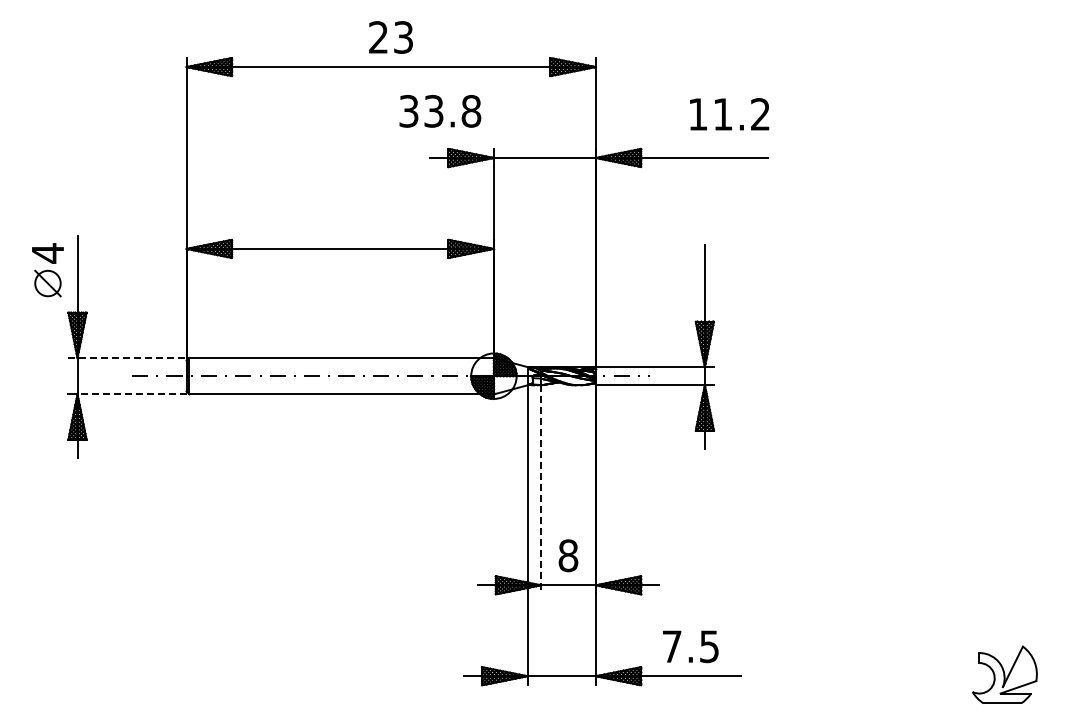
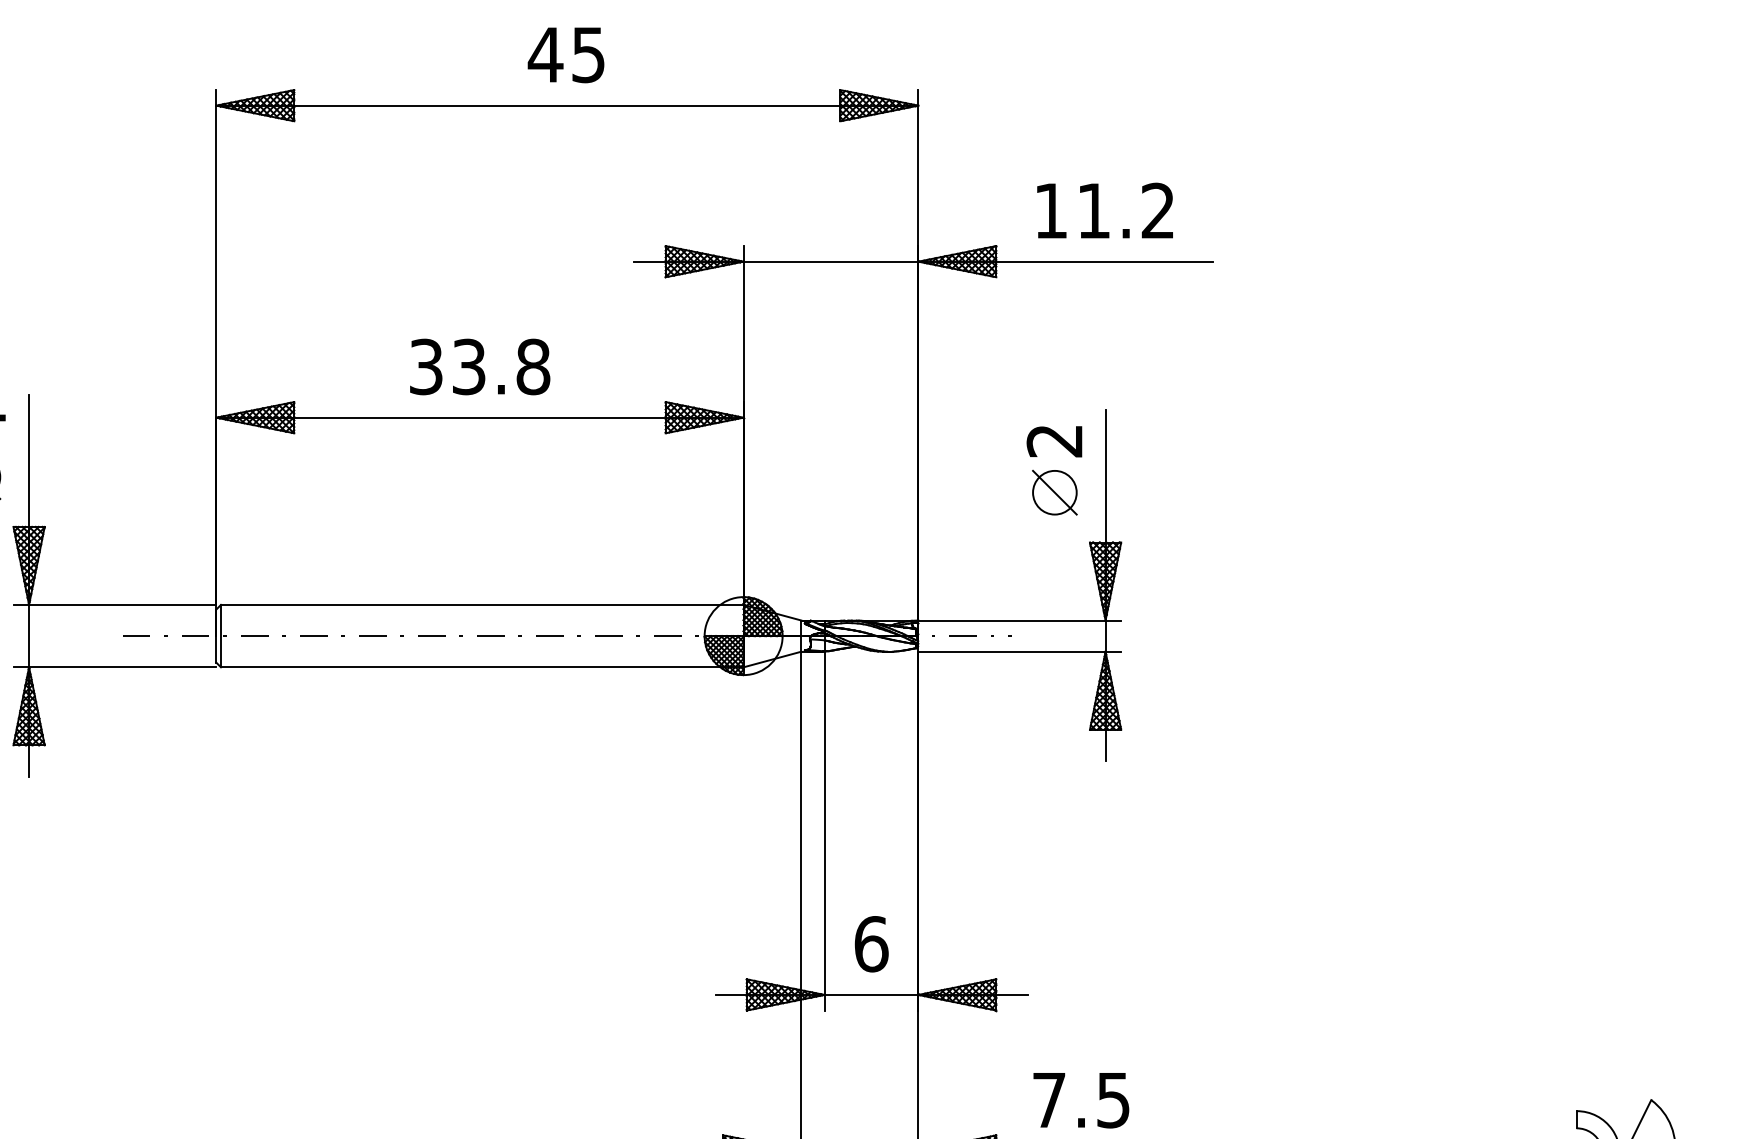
text: (390, 37) -> (566, 54), 23 -> 45
text: (440, 111) -> (480, 367), moved
text: (729, 114) -> (1104, 211), moved
part: (674, 280) -> (1053, 471), added
line: (128, 358) -> (116, 605), dashed -> solid
line: (132, 394) -> (123, 667), dashed -> solid
line: (541, 489) -> (825, 830), dashed -> solid
text: (568, 555) -> (871, 943), 8 -> 6

